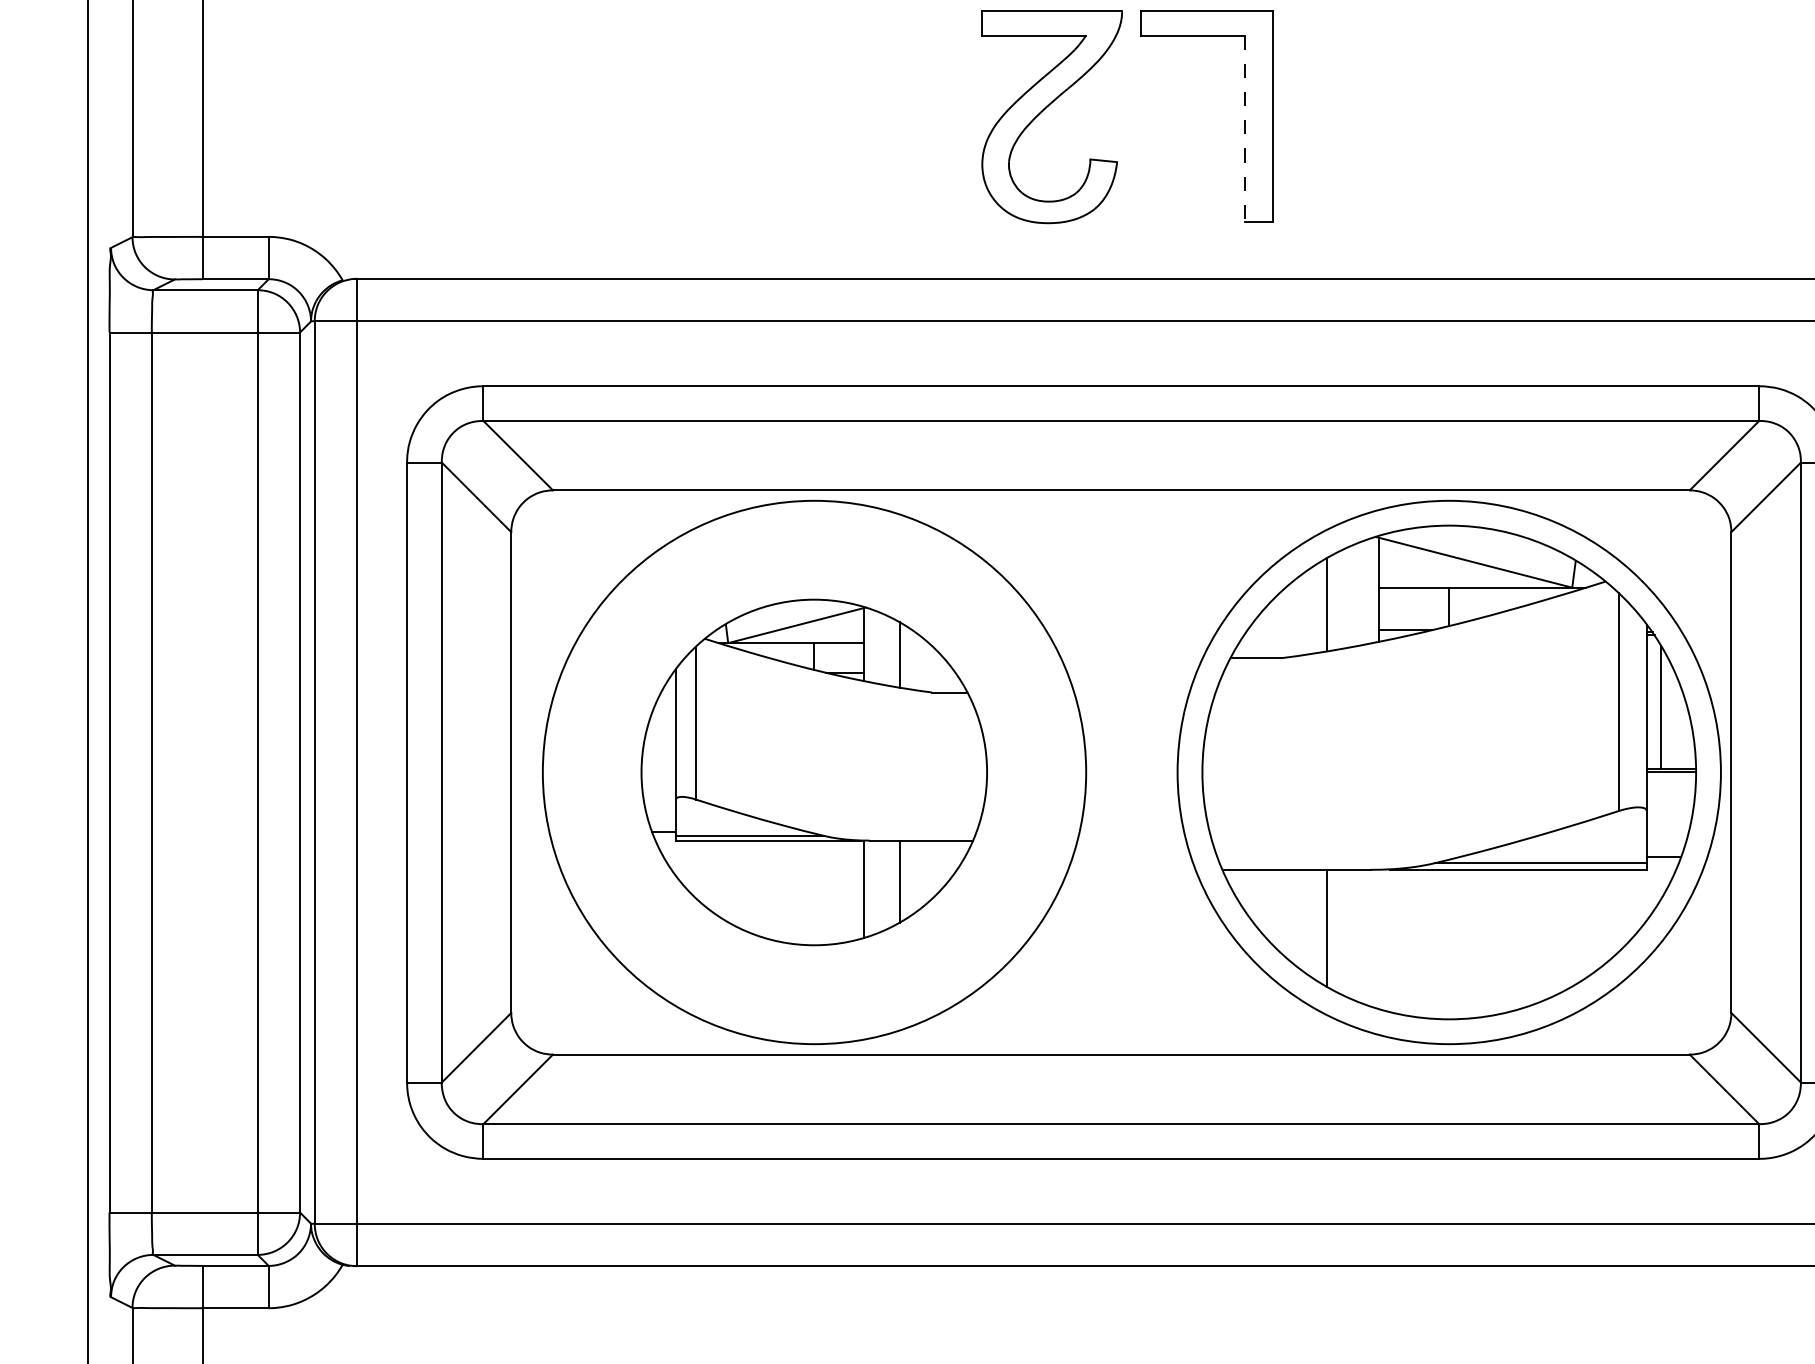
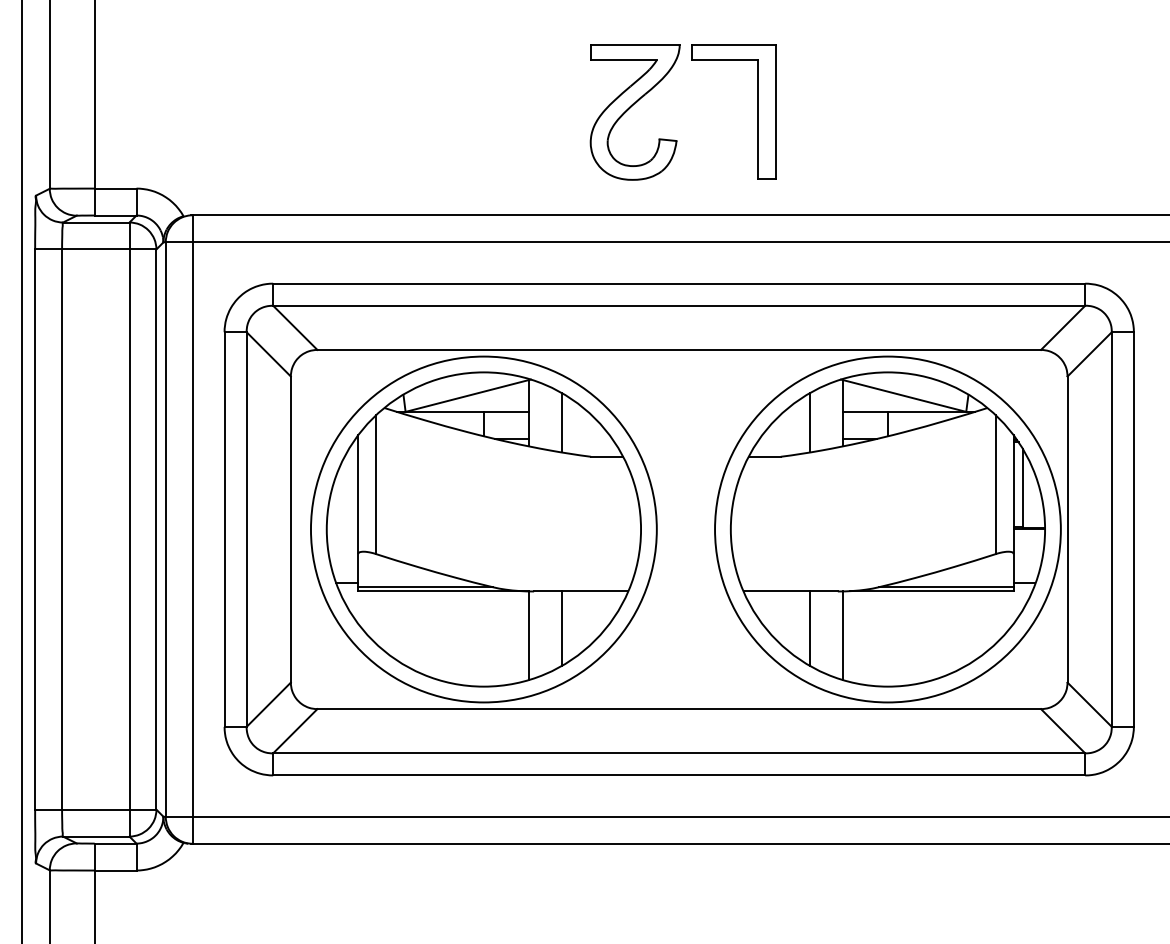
line: (1245, 129) -> (758, 120), dashed -> solid
part: (813, 772) -> (483, 529), size x1.43
line: (1379, 938) -> (843, 635), added

